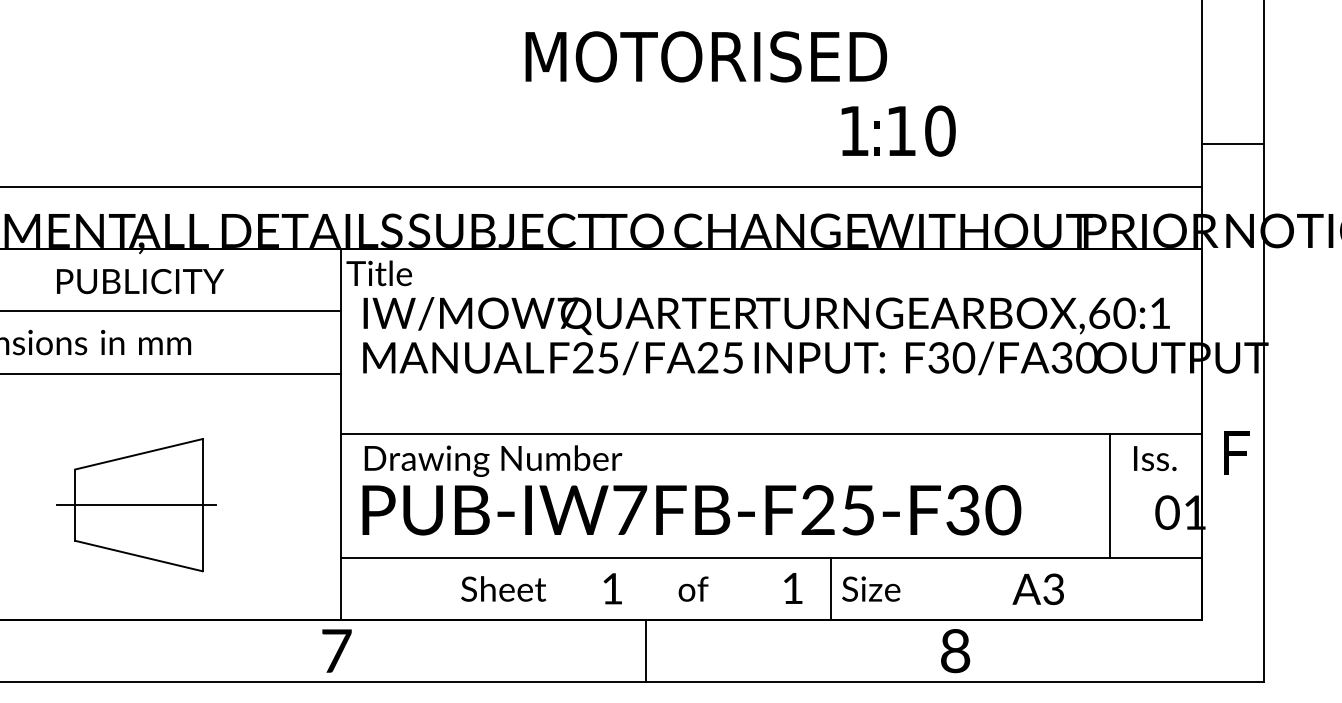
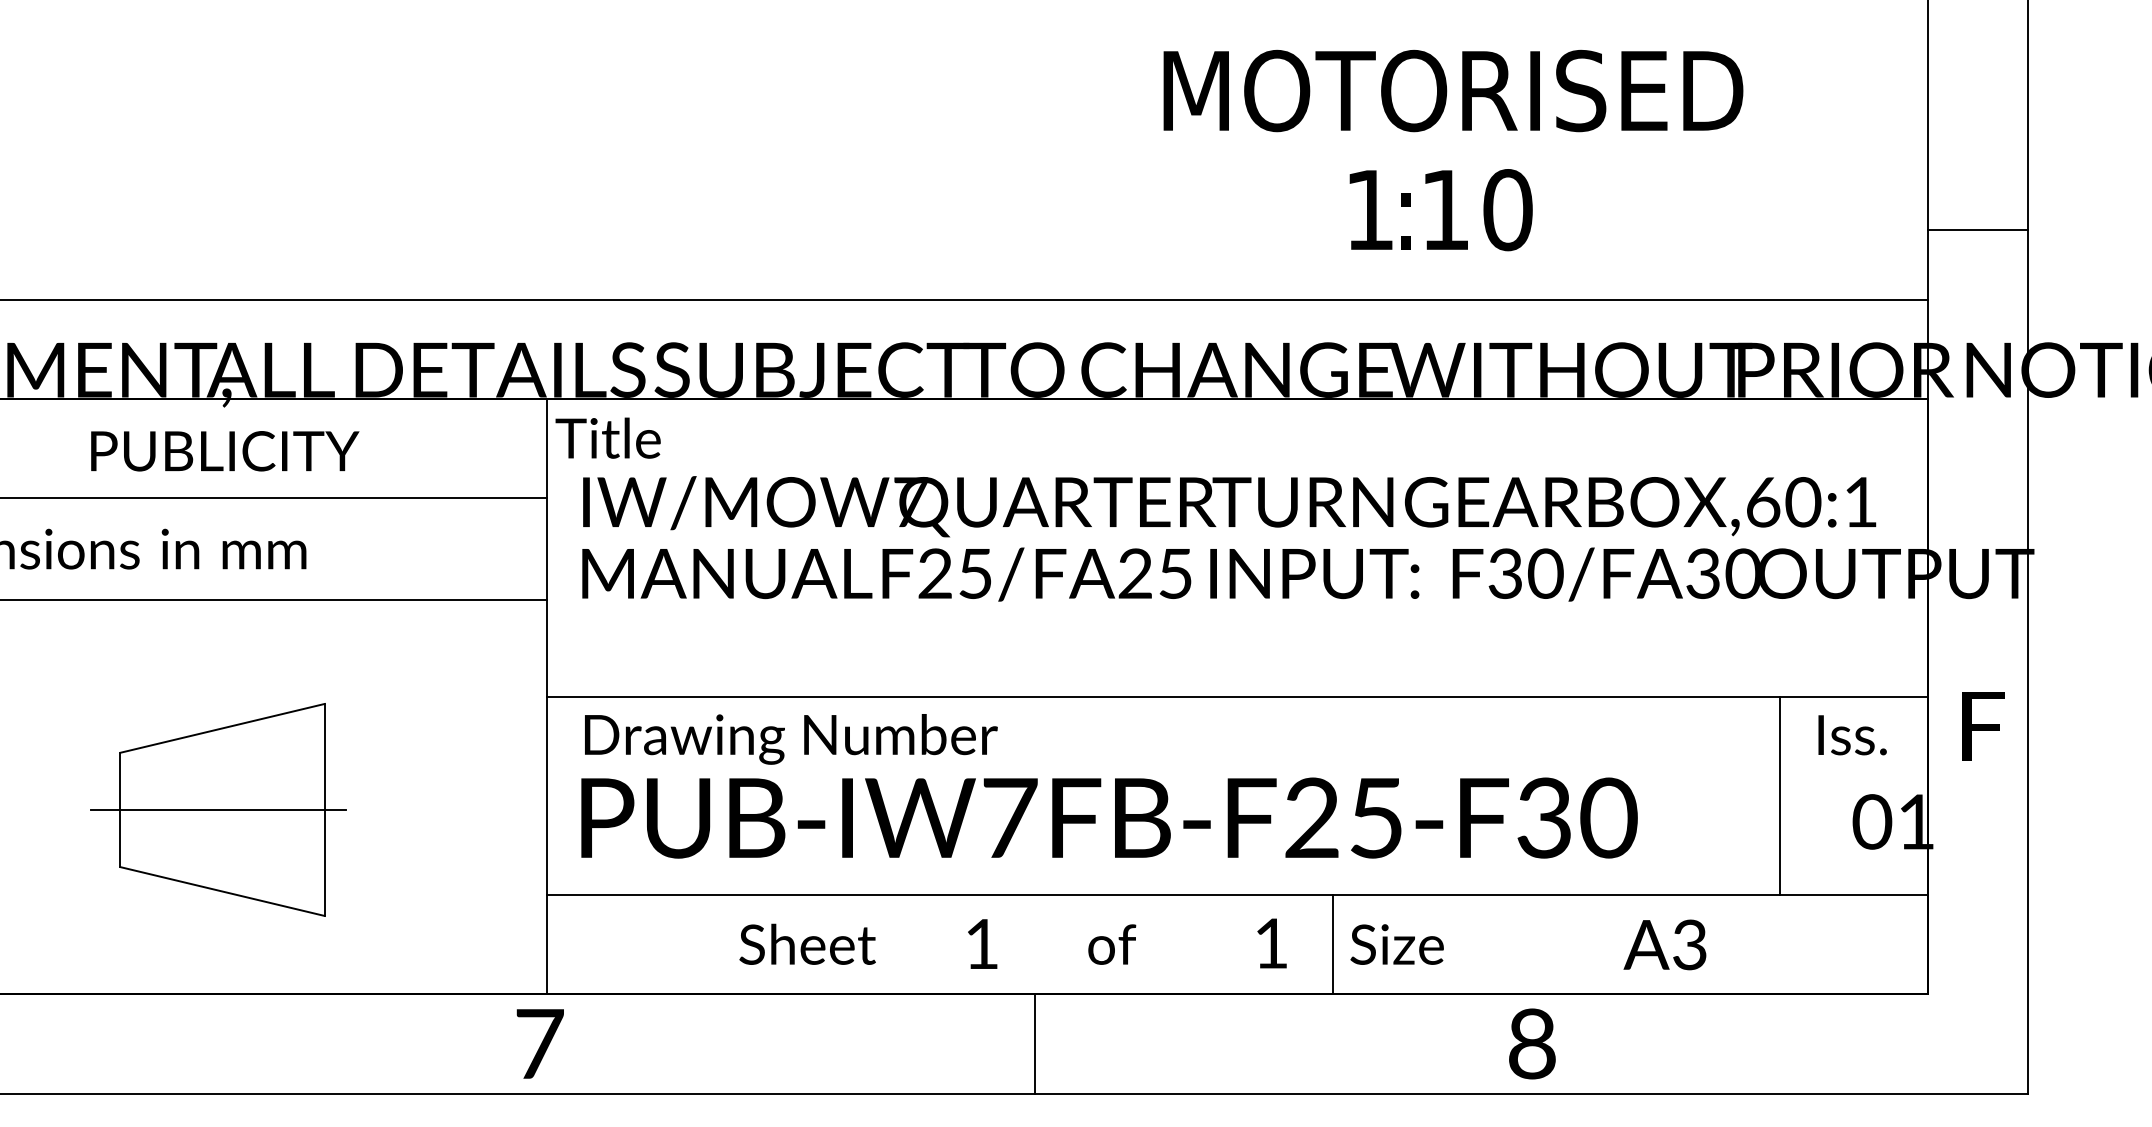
text: (706, 56) -> (1453, 90), moved

